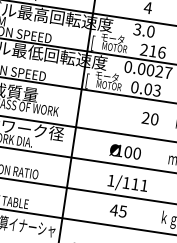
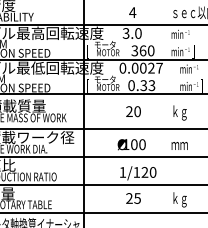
text: (152, 50) -> (142, 50), 216 -> 360
text: (147, 89) -> (143, 85), 0.03 -> 0.33
text: (150, 118) -> (133, 111), moved
text: (139, 184) -> (148, 172), 1/111 -> 1/120
text: (114, 210) -> (129, 198), 45 -> 25

